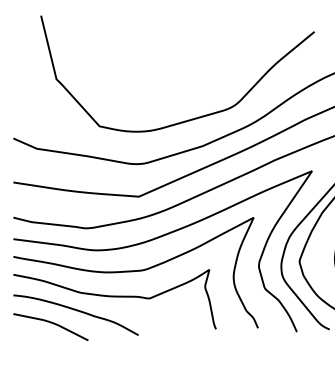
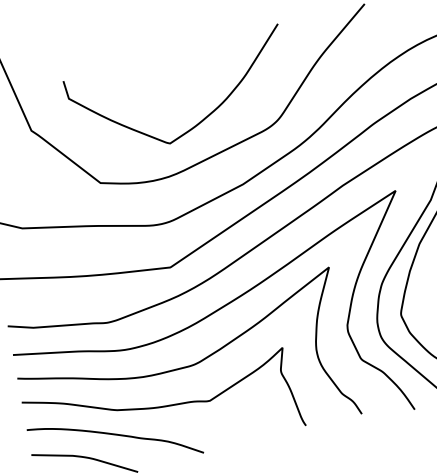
curve: (179, 94) -> (199, 120), added

